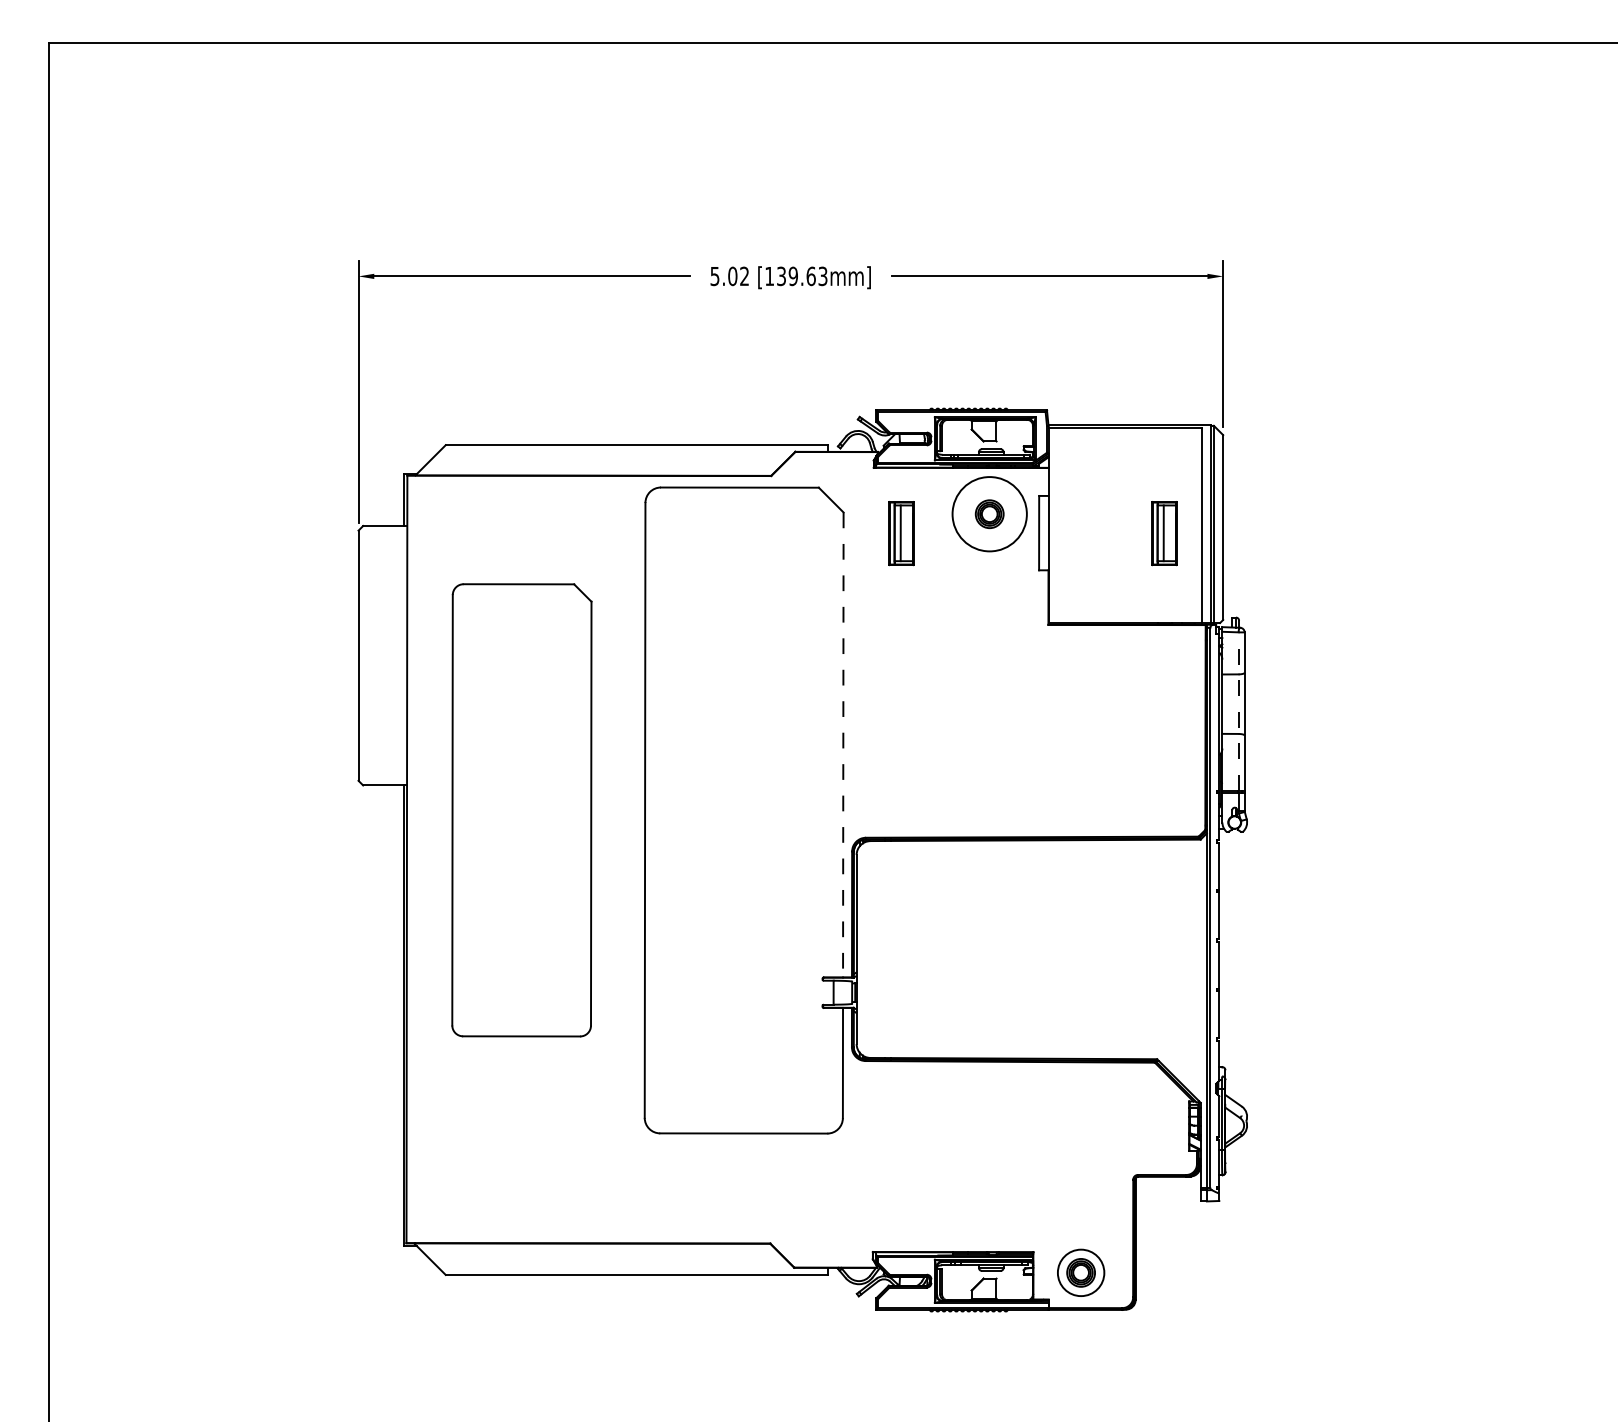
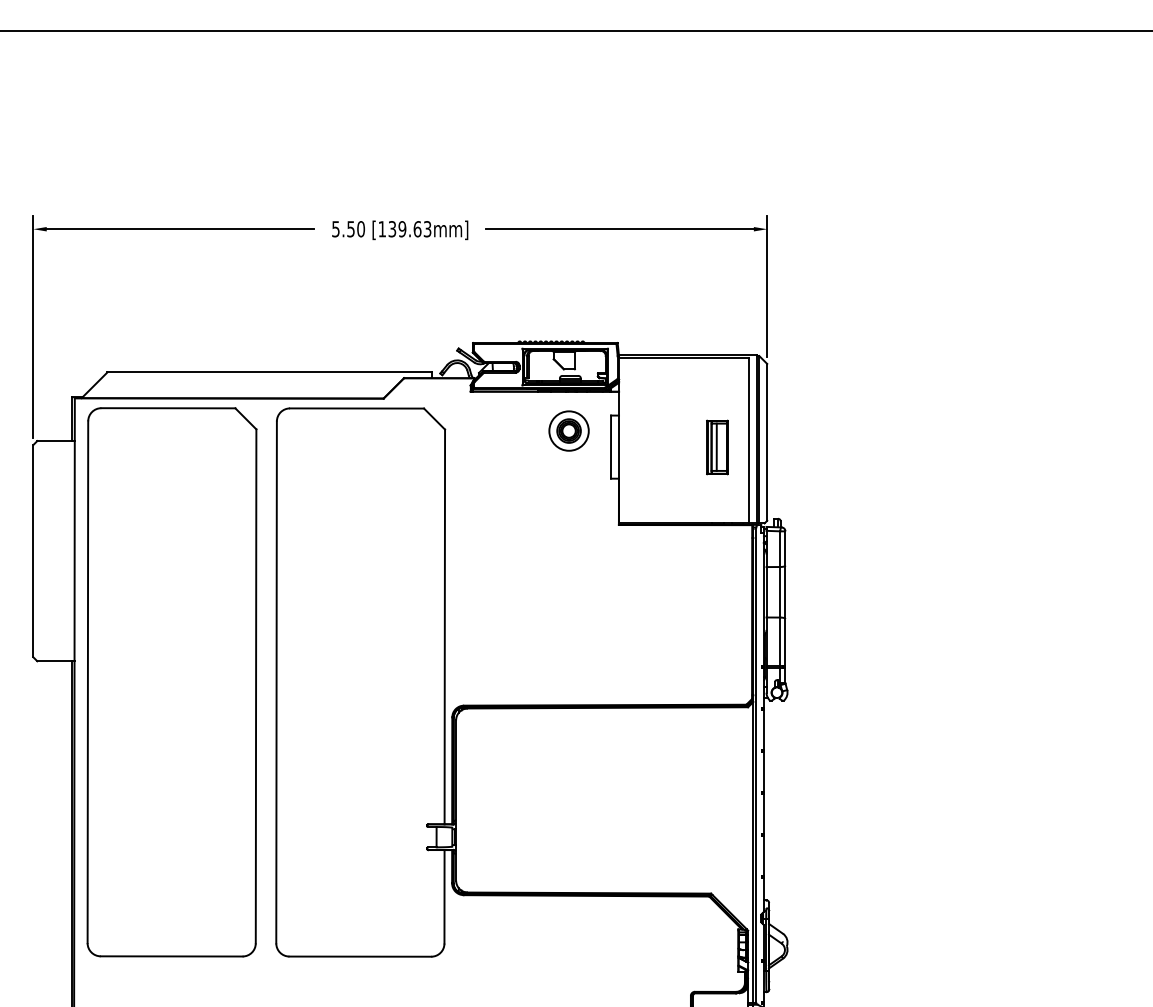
text: (738, 276) -> (355, 229), 5.02 -> 5.50
circle: (989, 514) -> (568, 431), size x0.62
part: (901, 533) -> (494, 447), removed
line: (1238, 710) -> (780, 597), dashed -> solid
line: (843, 745) -> (444, 627), dashed -> solid
part: (521, 810) -> (171, 682), size x1.43

